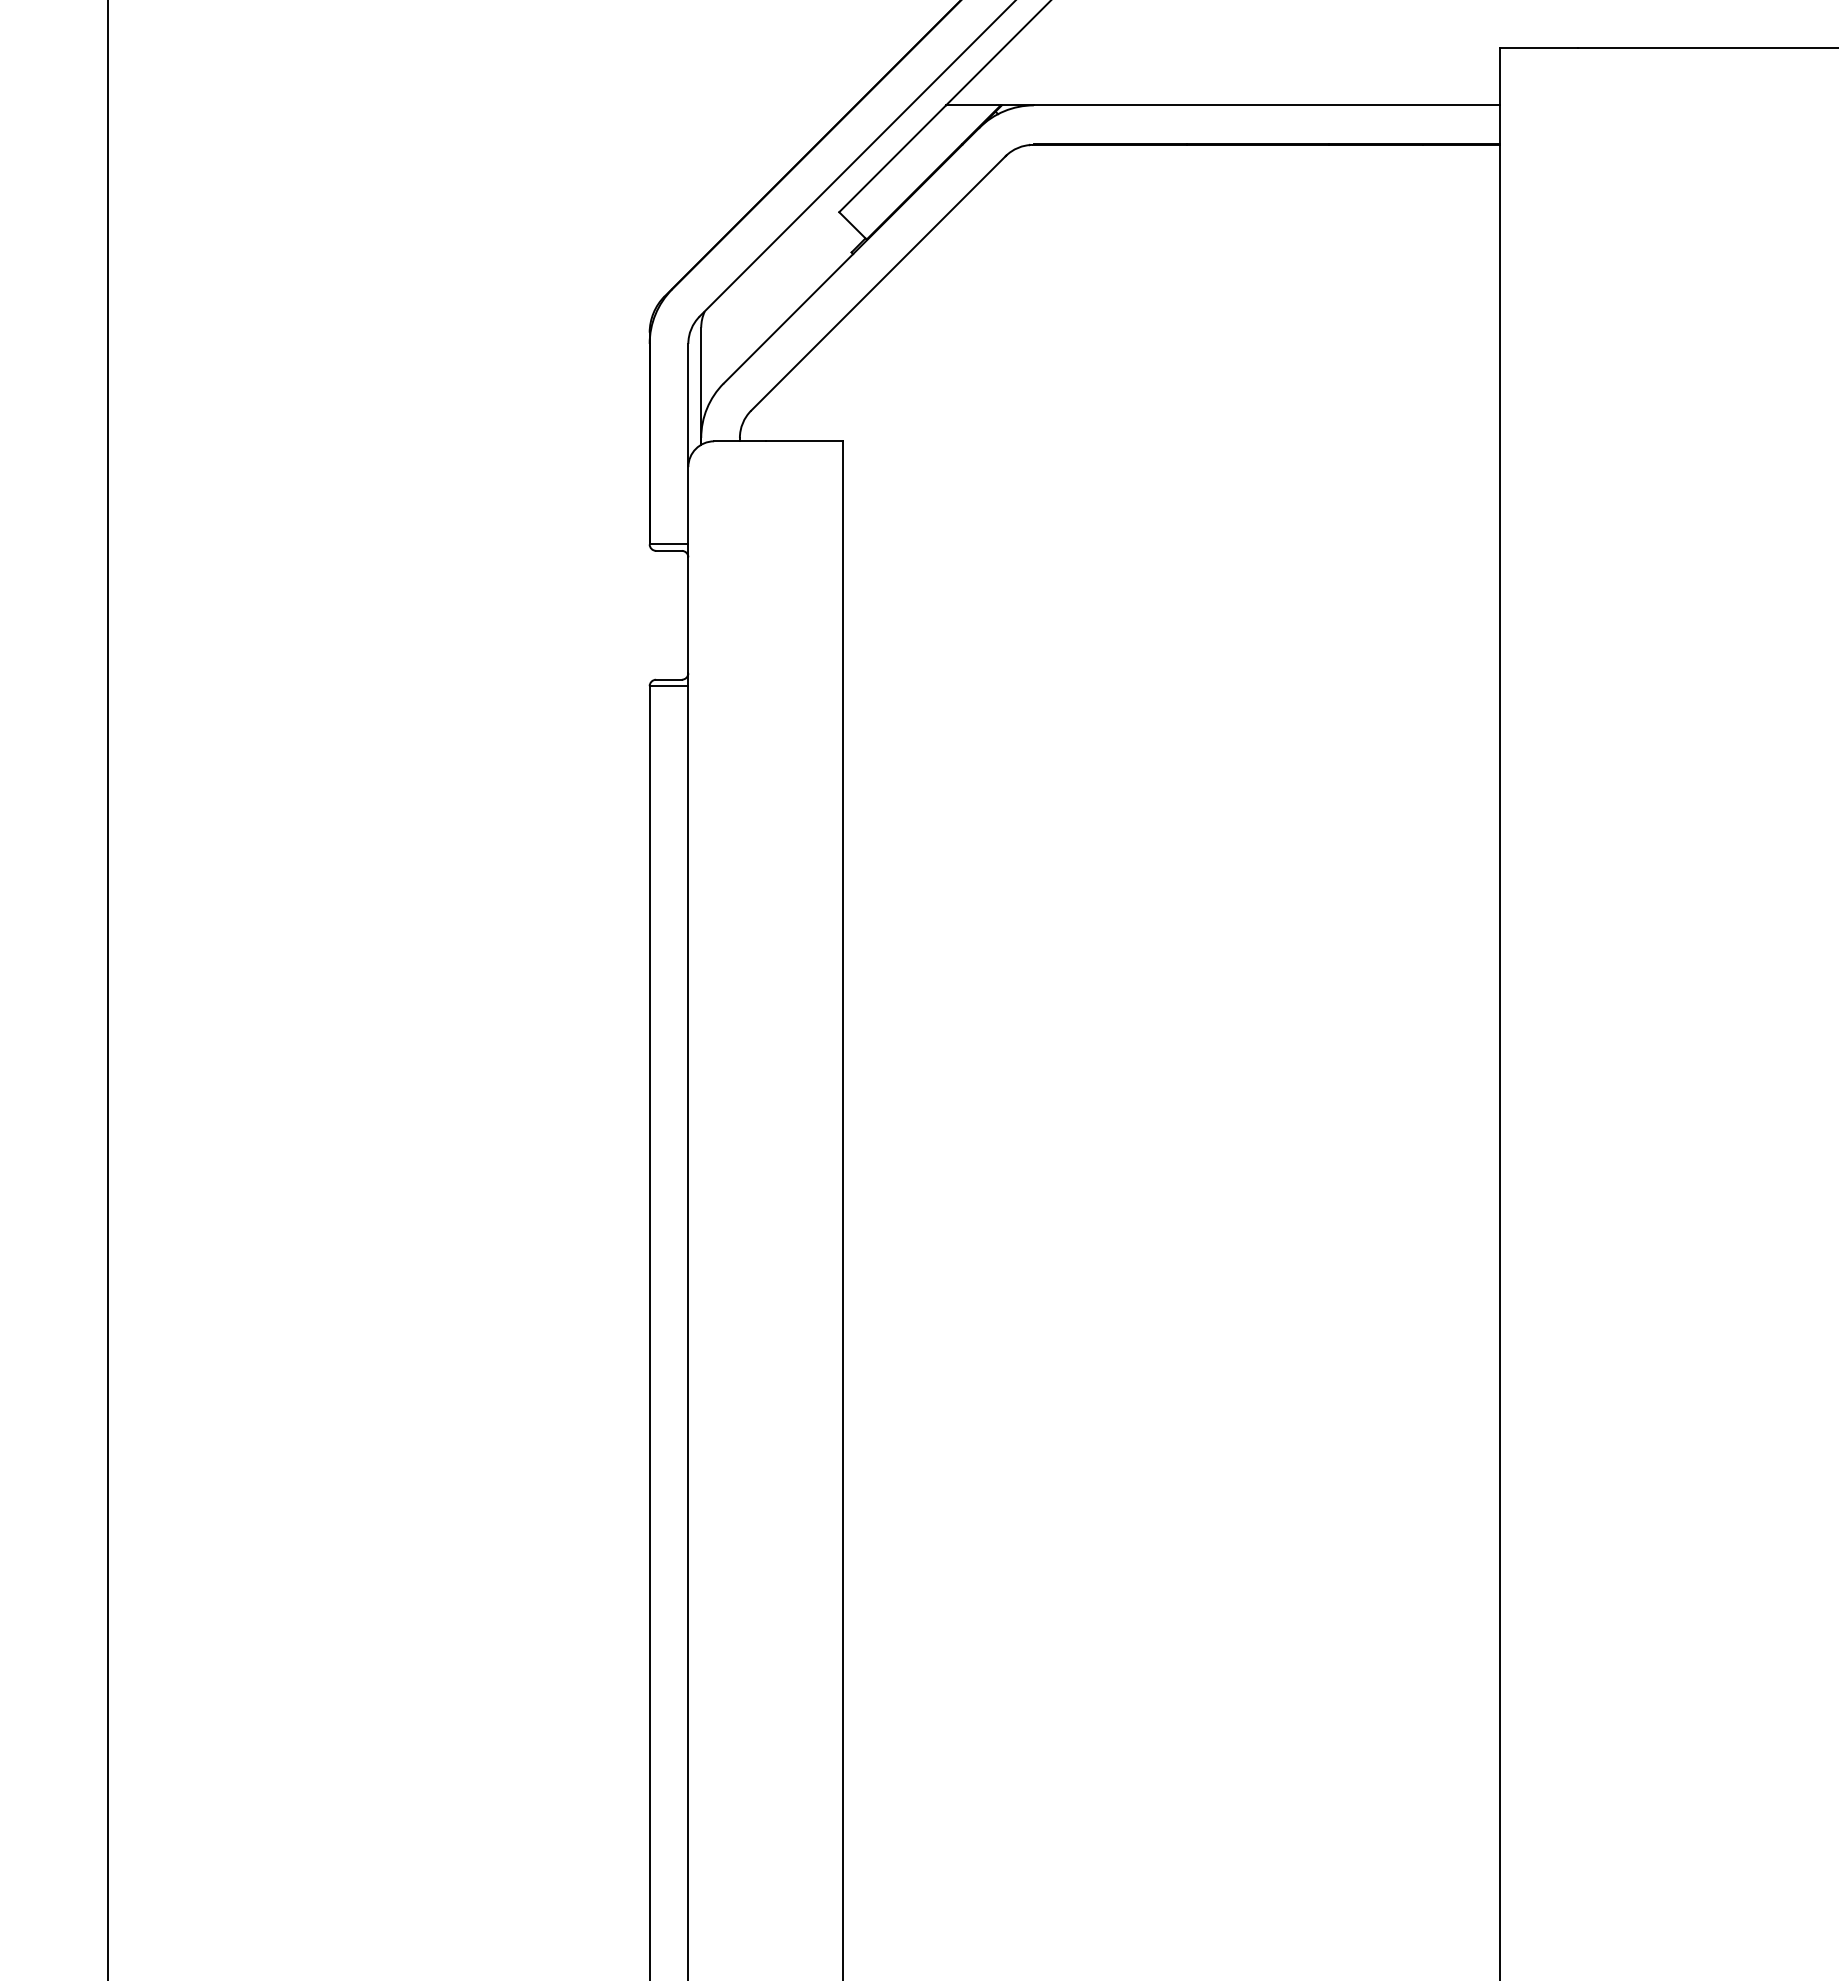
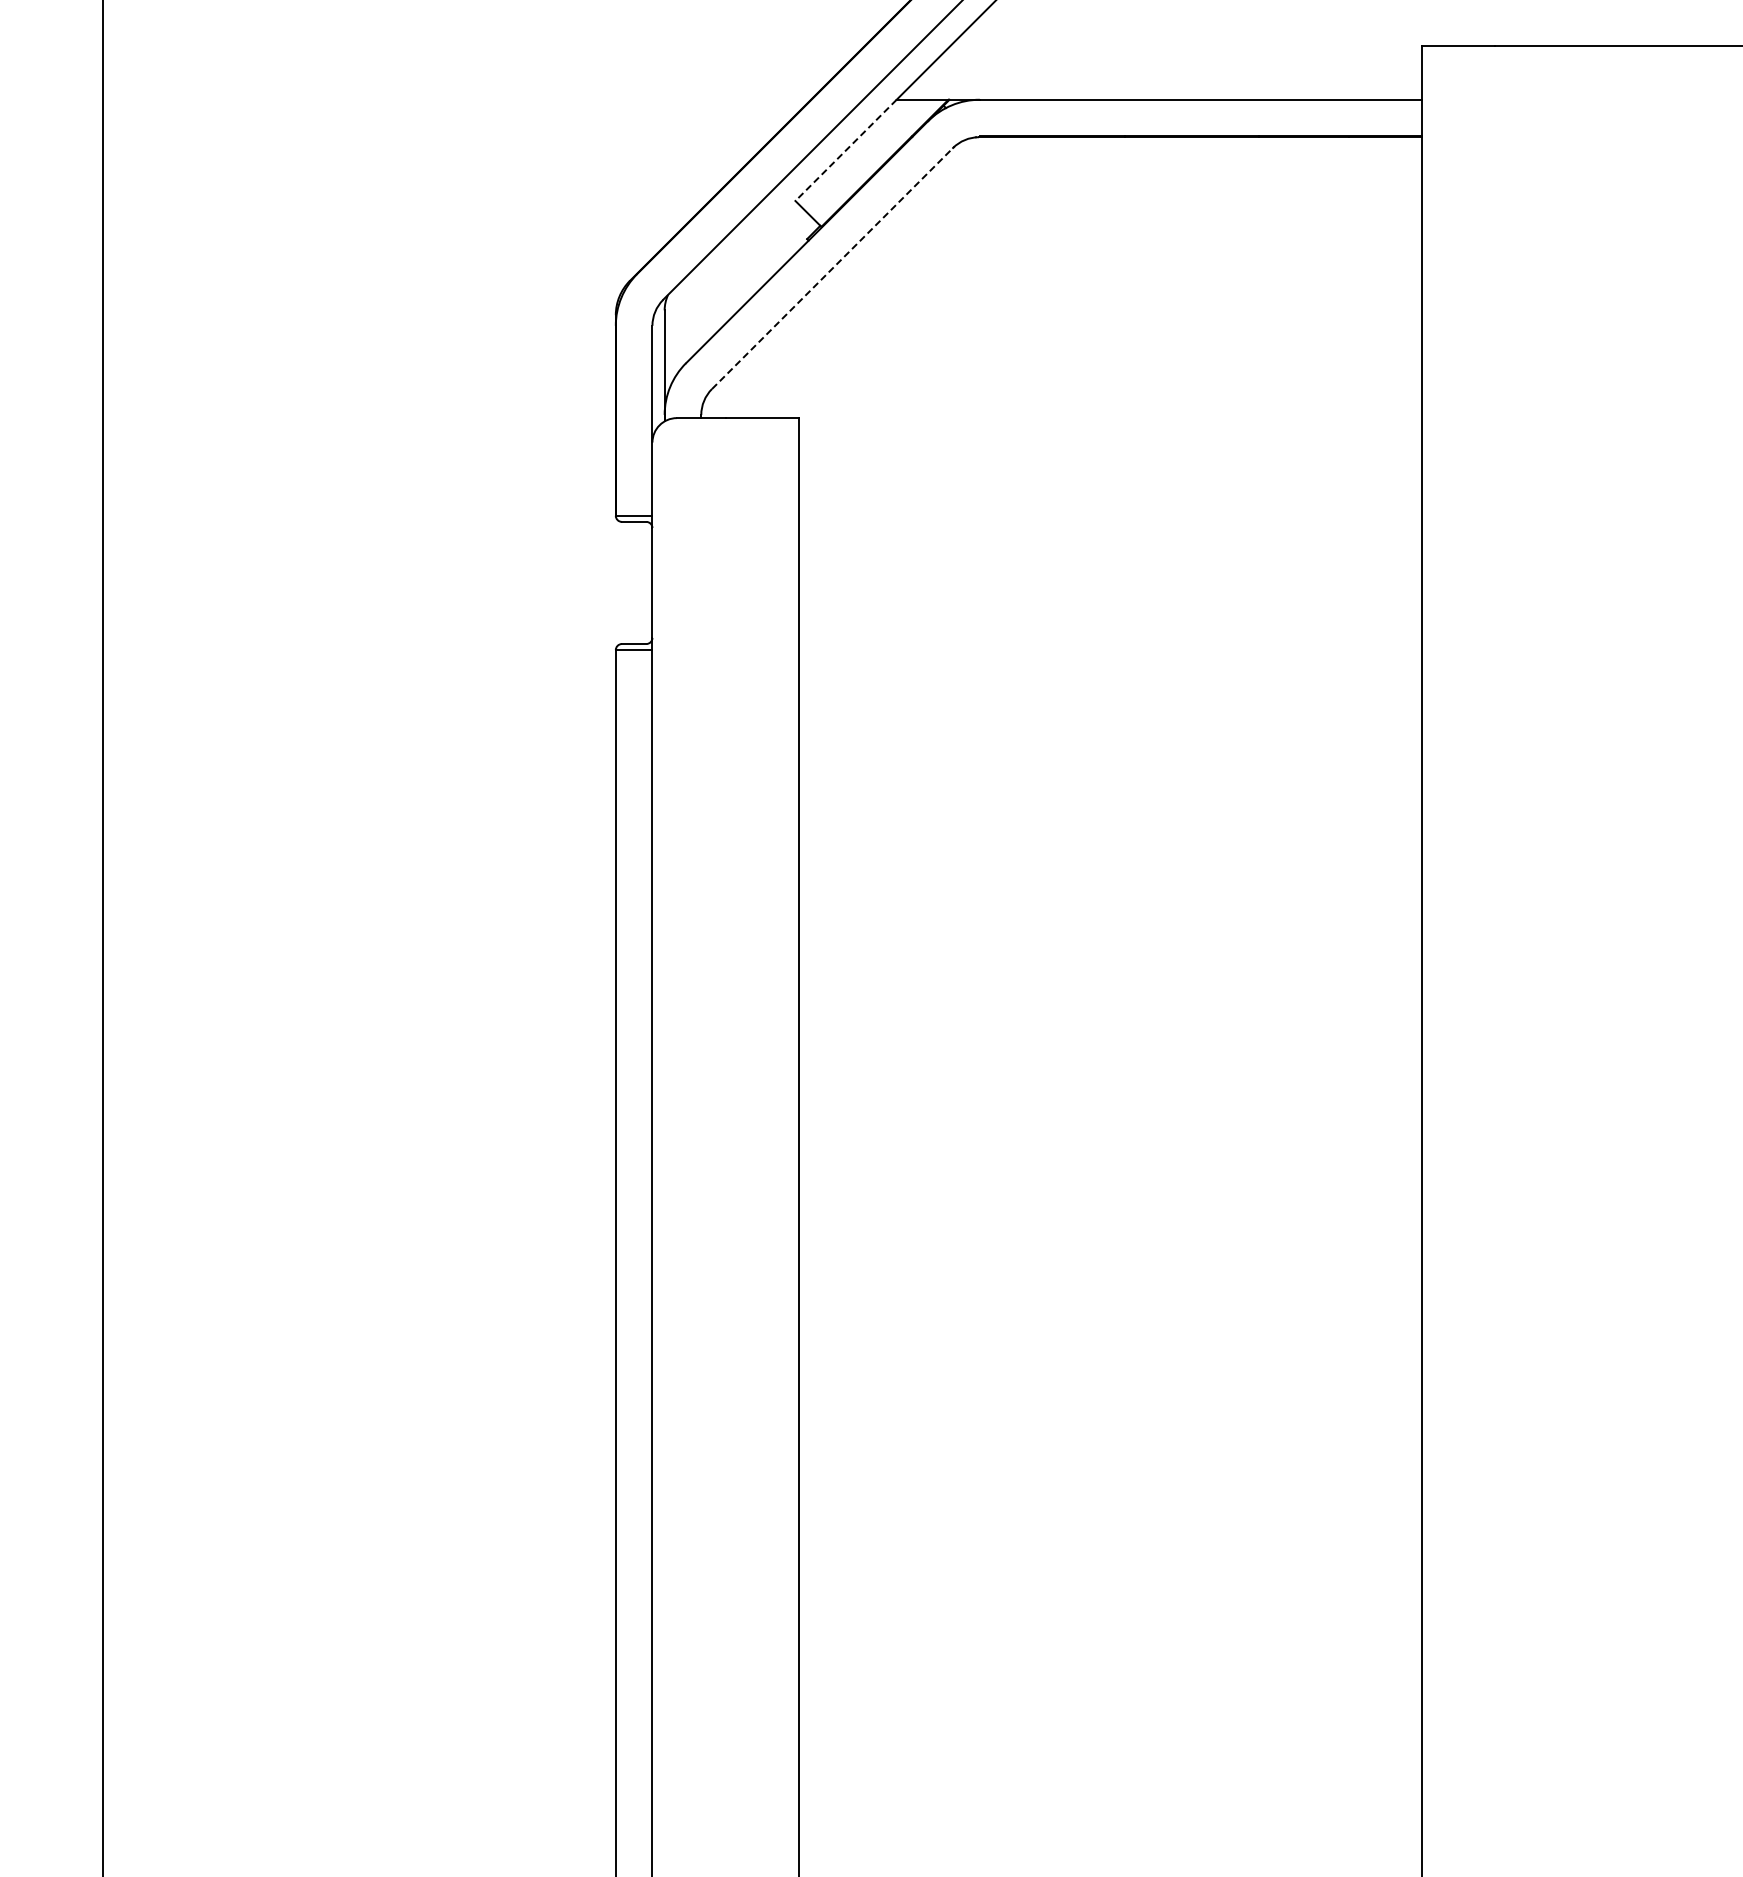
line: (893, 158) -> (846, 150), solid -> dashed
line: (878, 283) -> (832, 268), solid -> dashed

